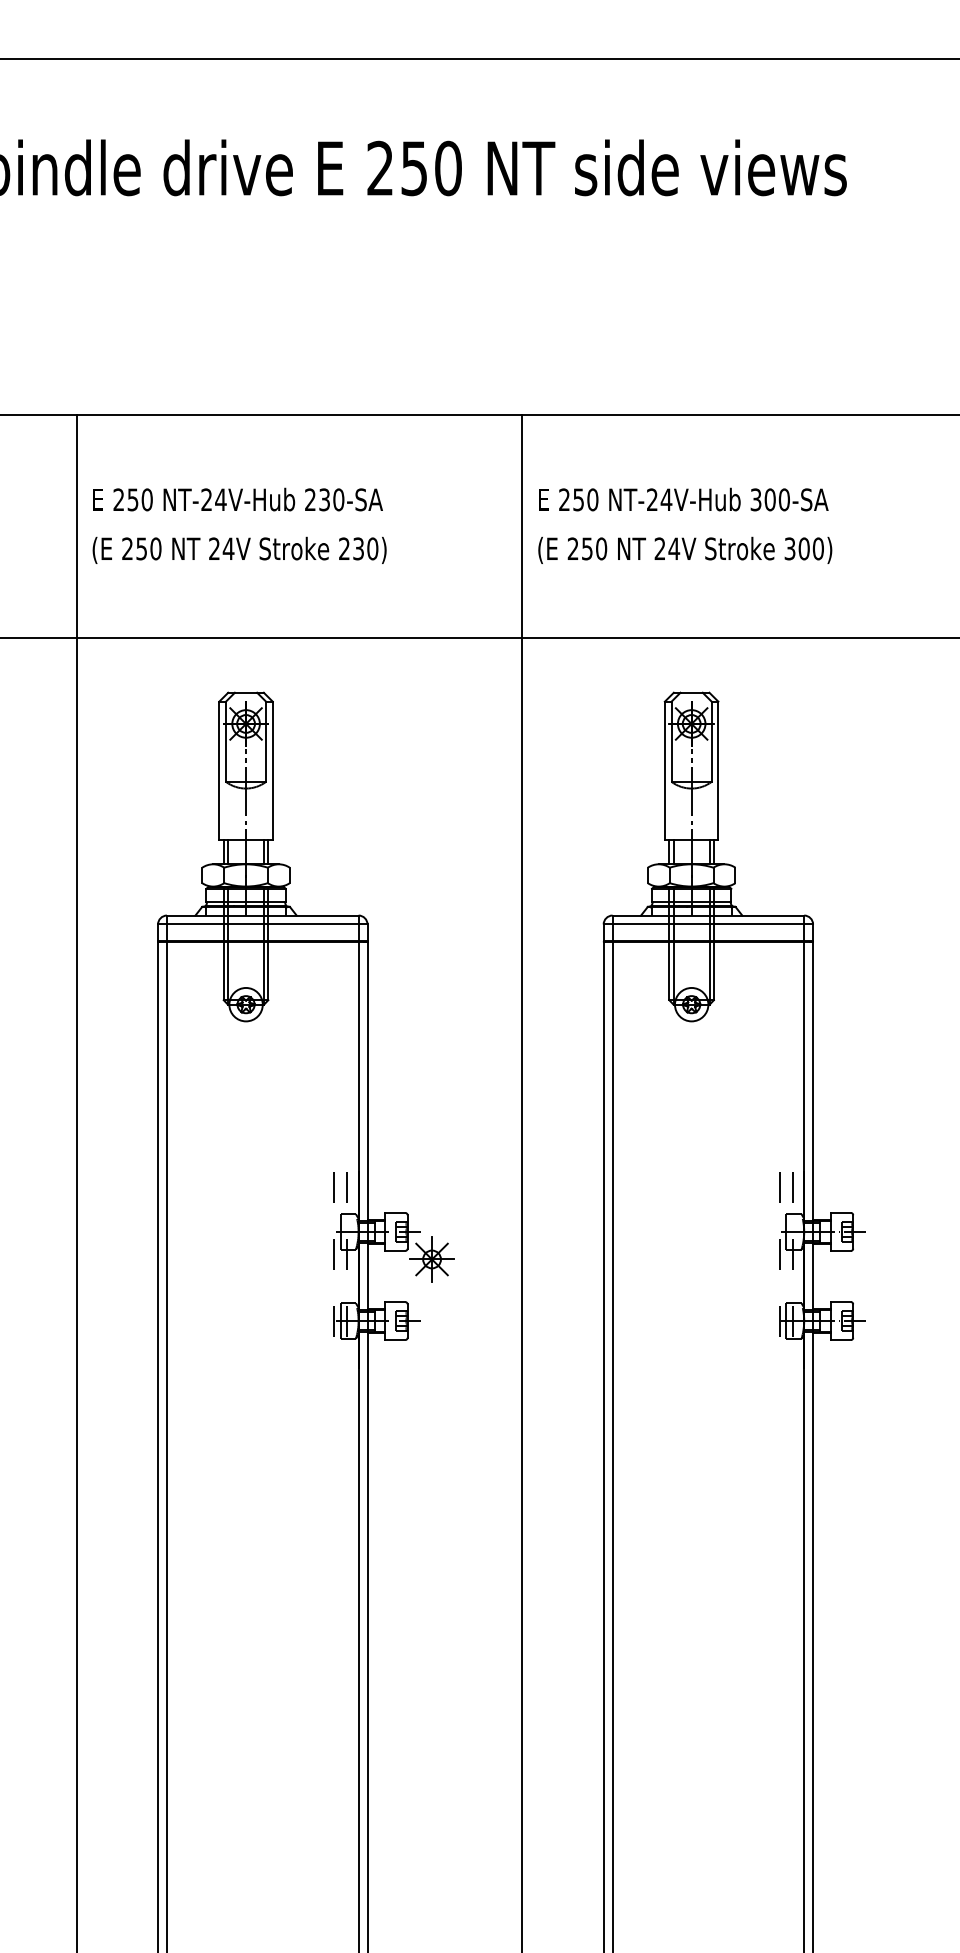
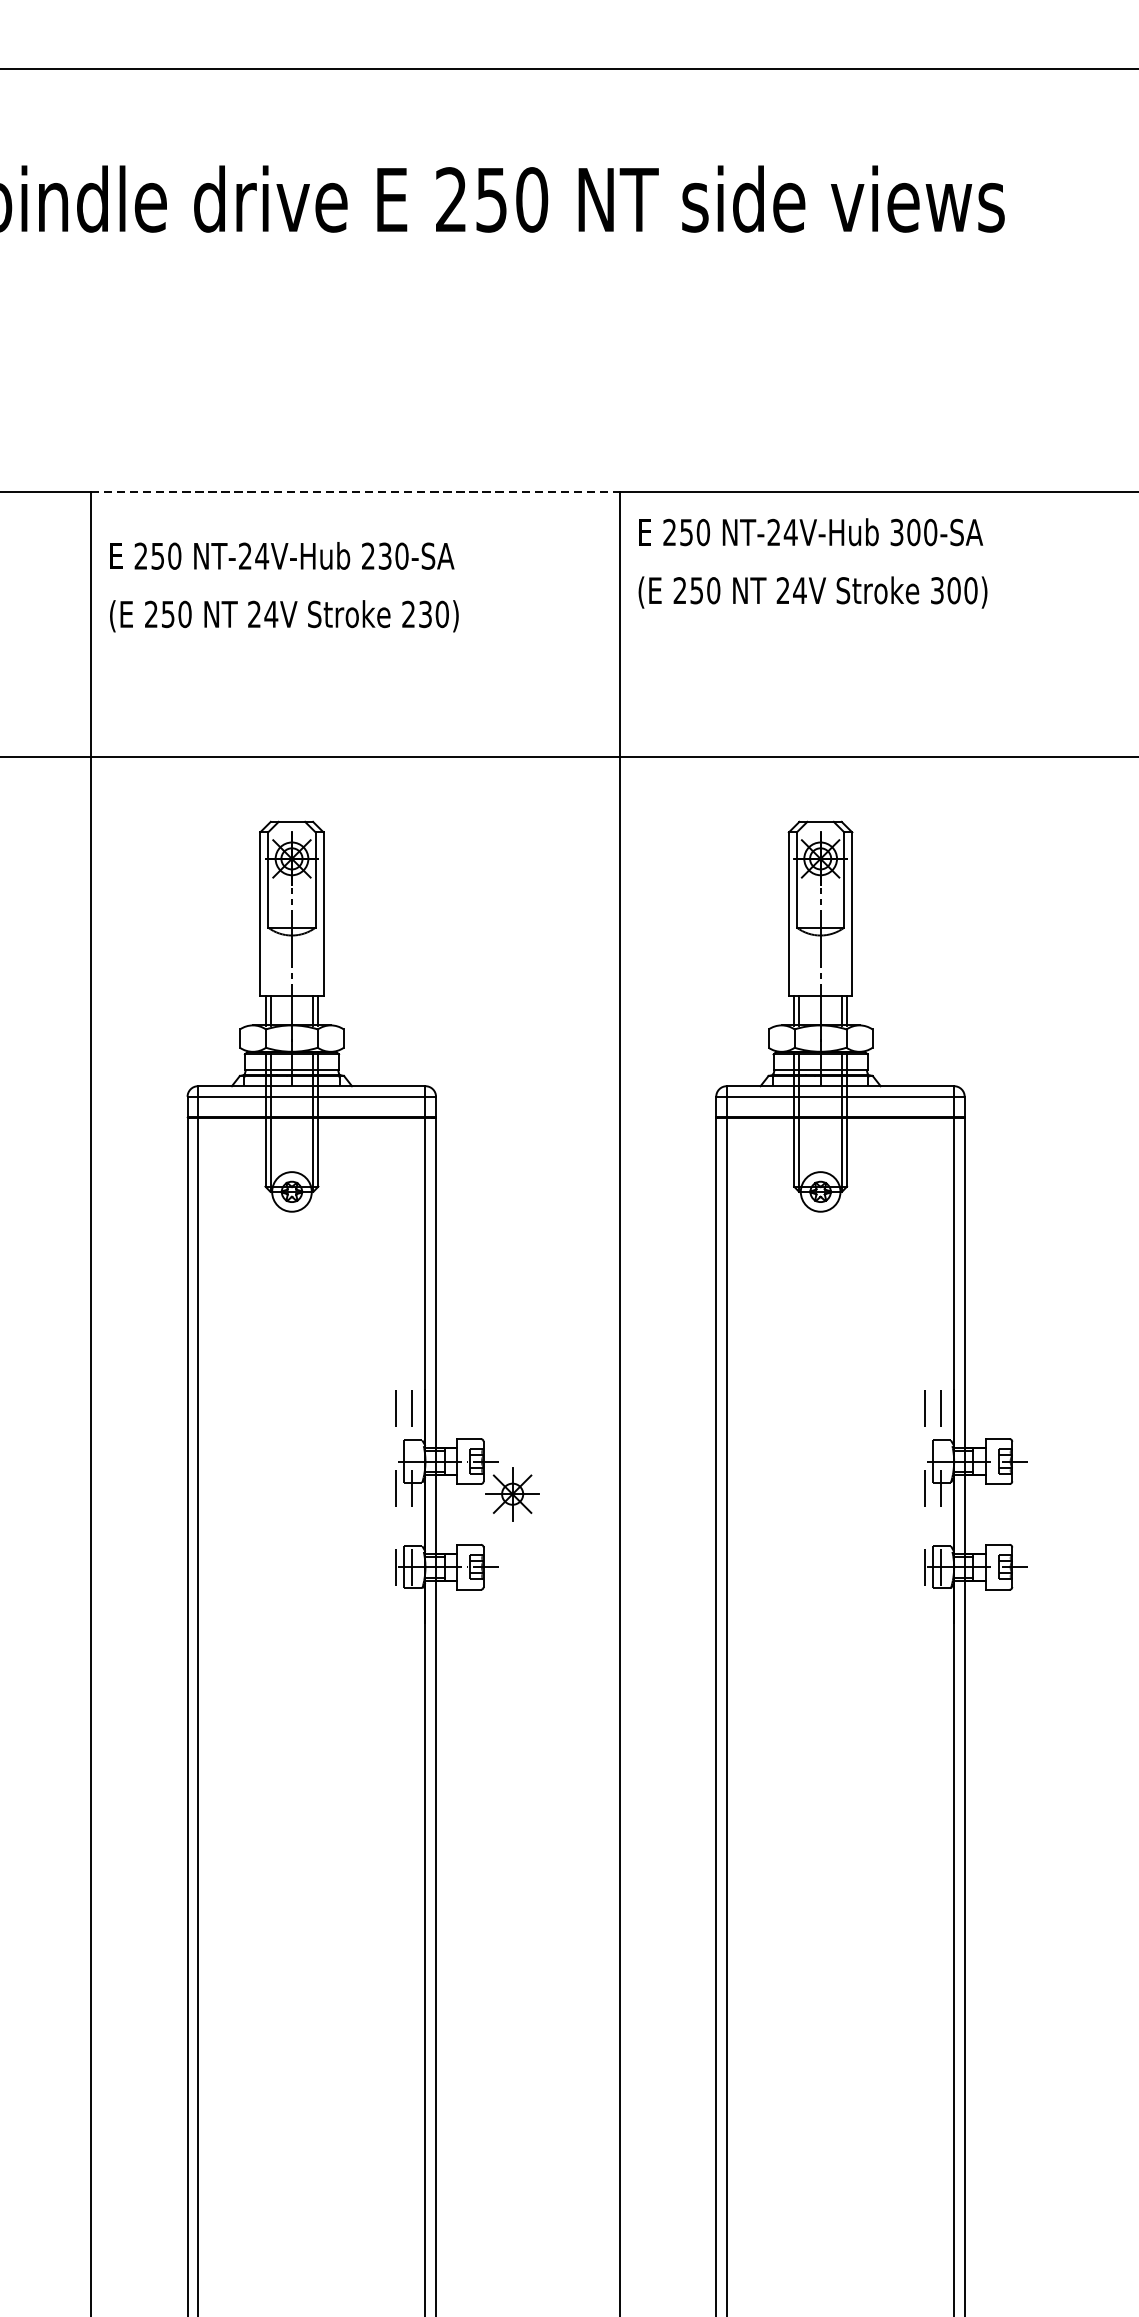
line: (299, 415) -> (355, 492), solid -> dashed
text: (239, 525) -> (284, 586), moved
text: (685, 525) -> (813, 562), moved

